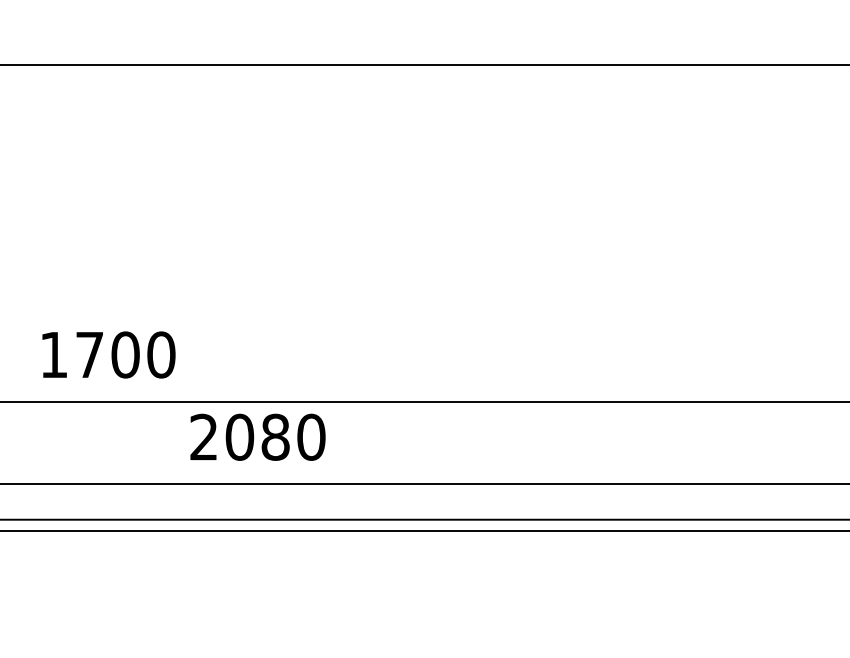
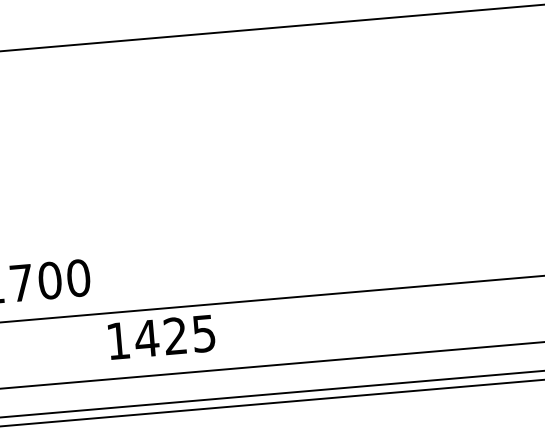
text: (257, 436) -> (161, 336), 2080 -> 1425

